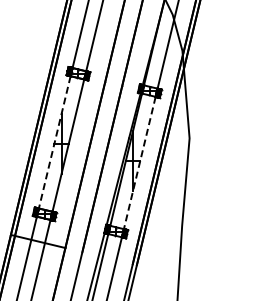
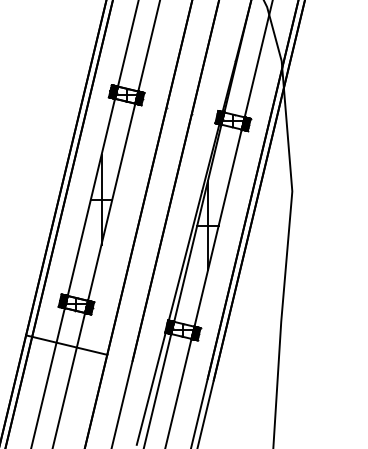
line: (54, 142) -> (91, 197), dashed -> solid
line: (139, 163) -> (217, 228), dashed -> solid

